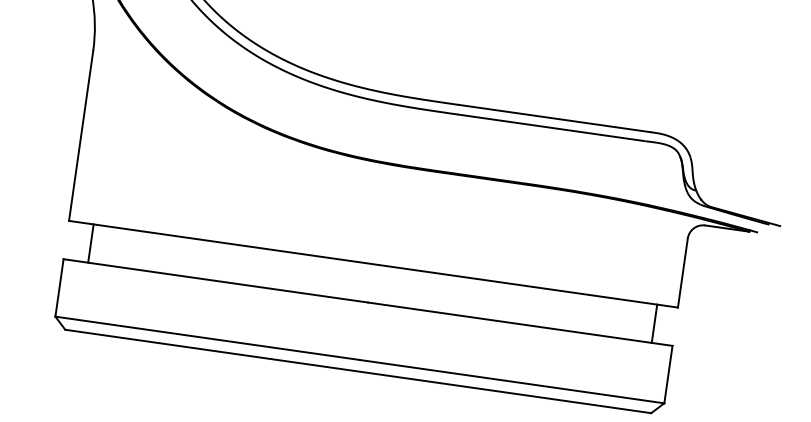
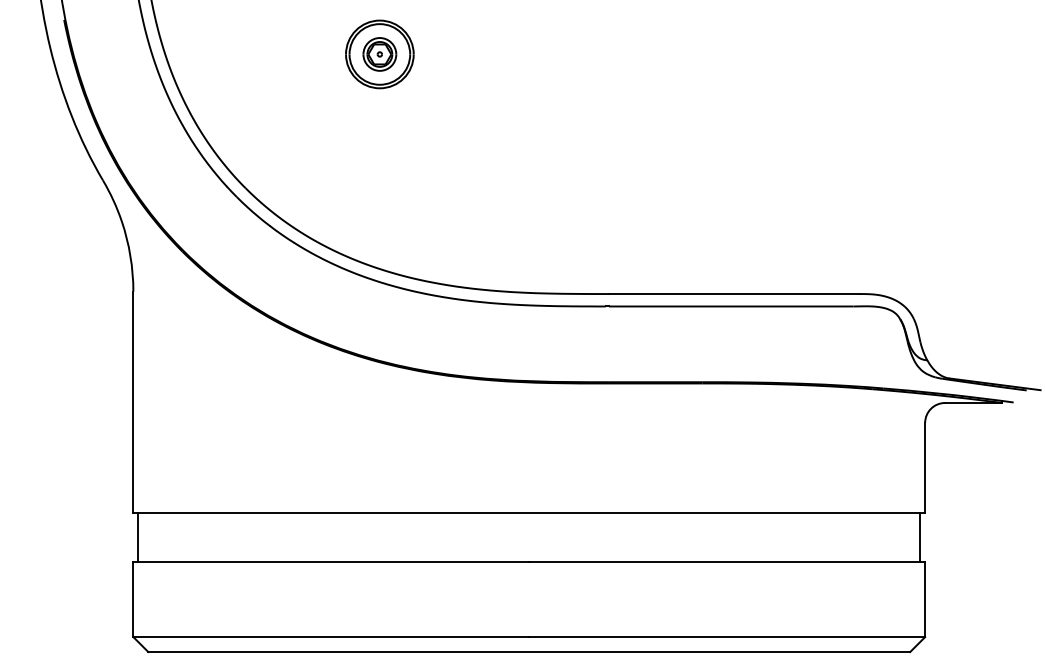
line: (91, 243) -> (138, 537), moved
line: (654, 323) -> (920, 537), moved

